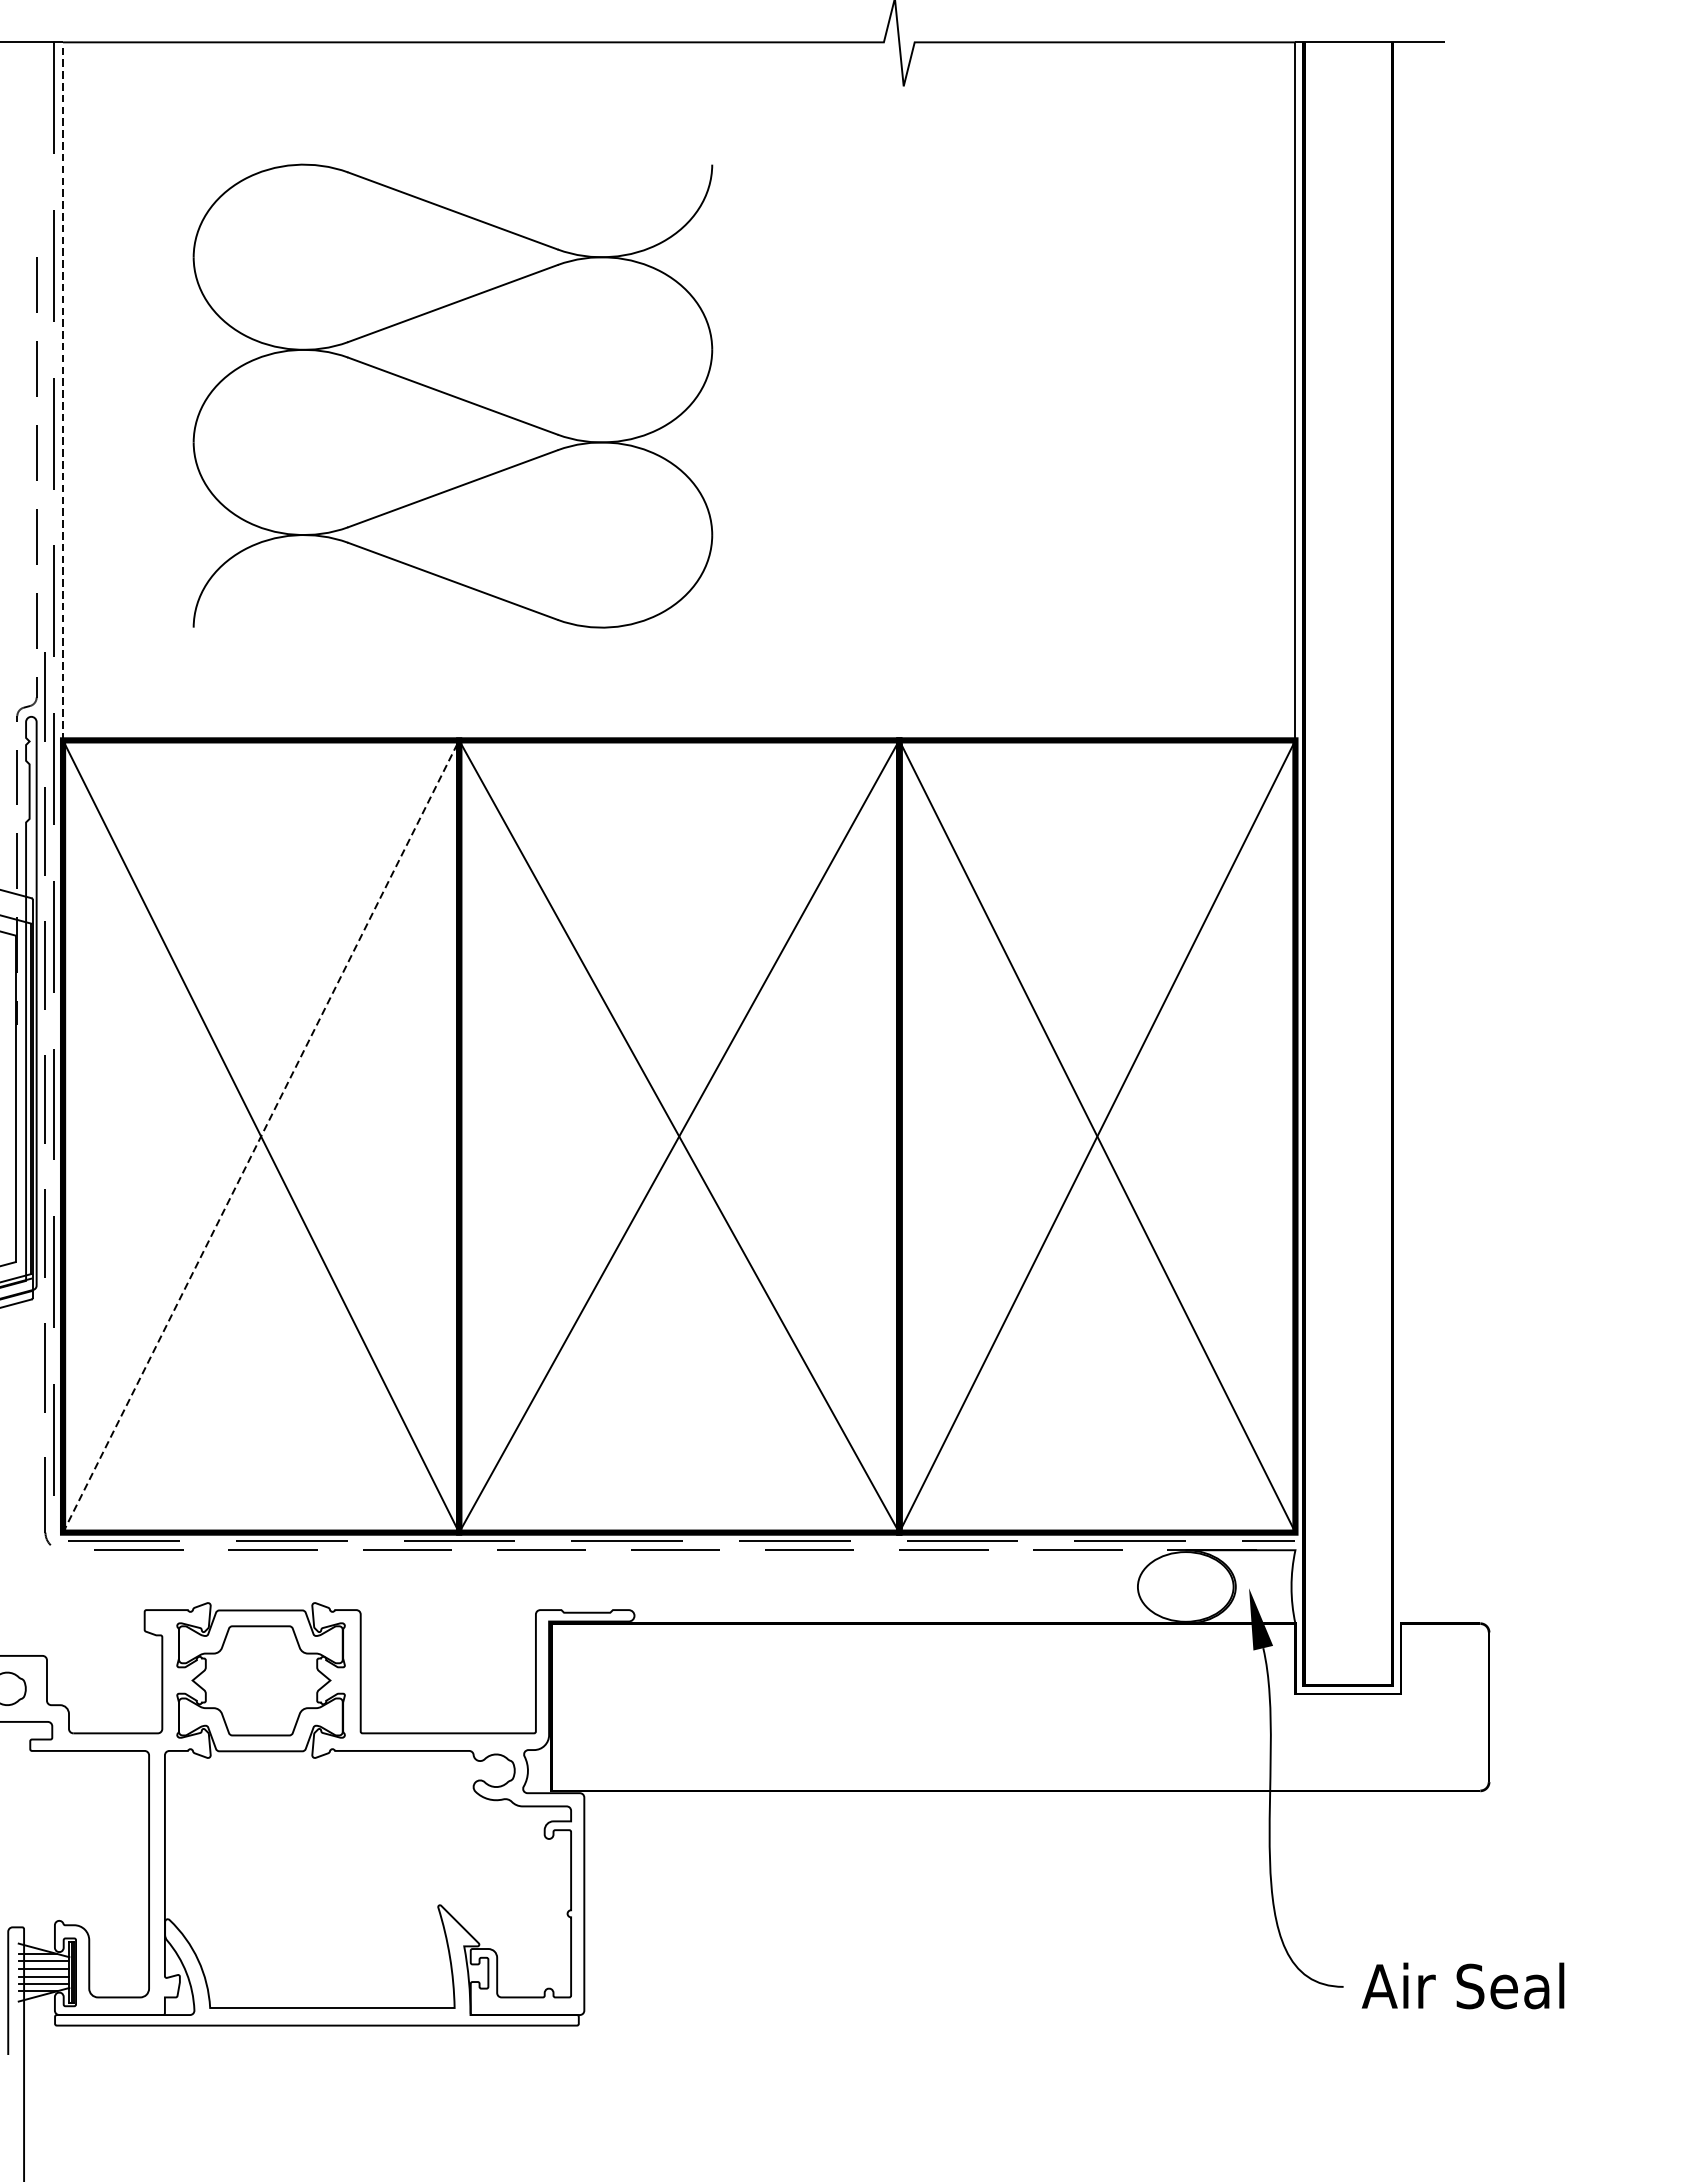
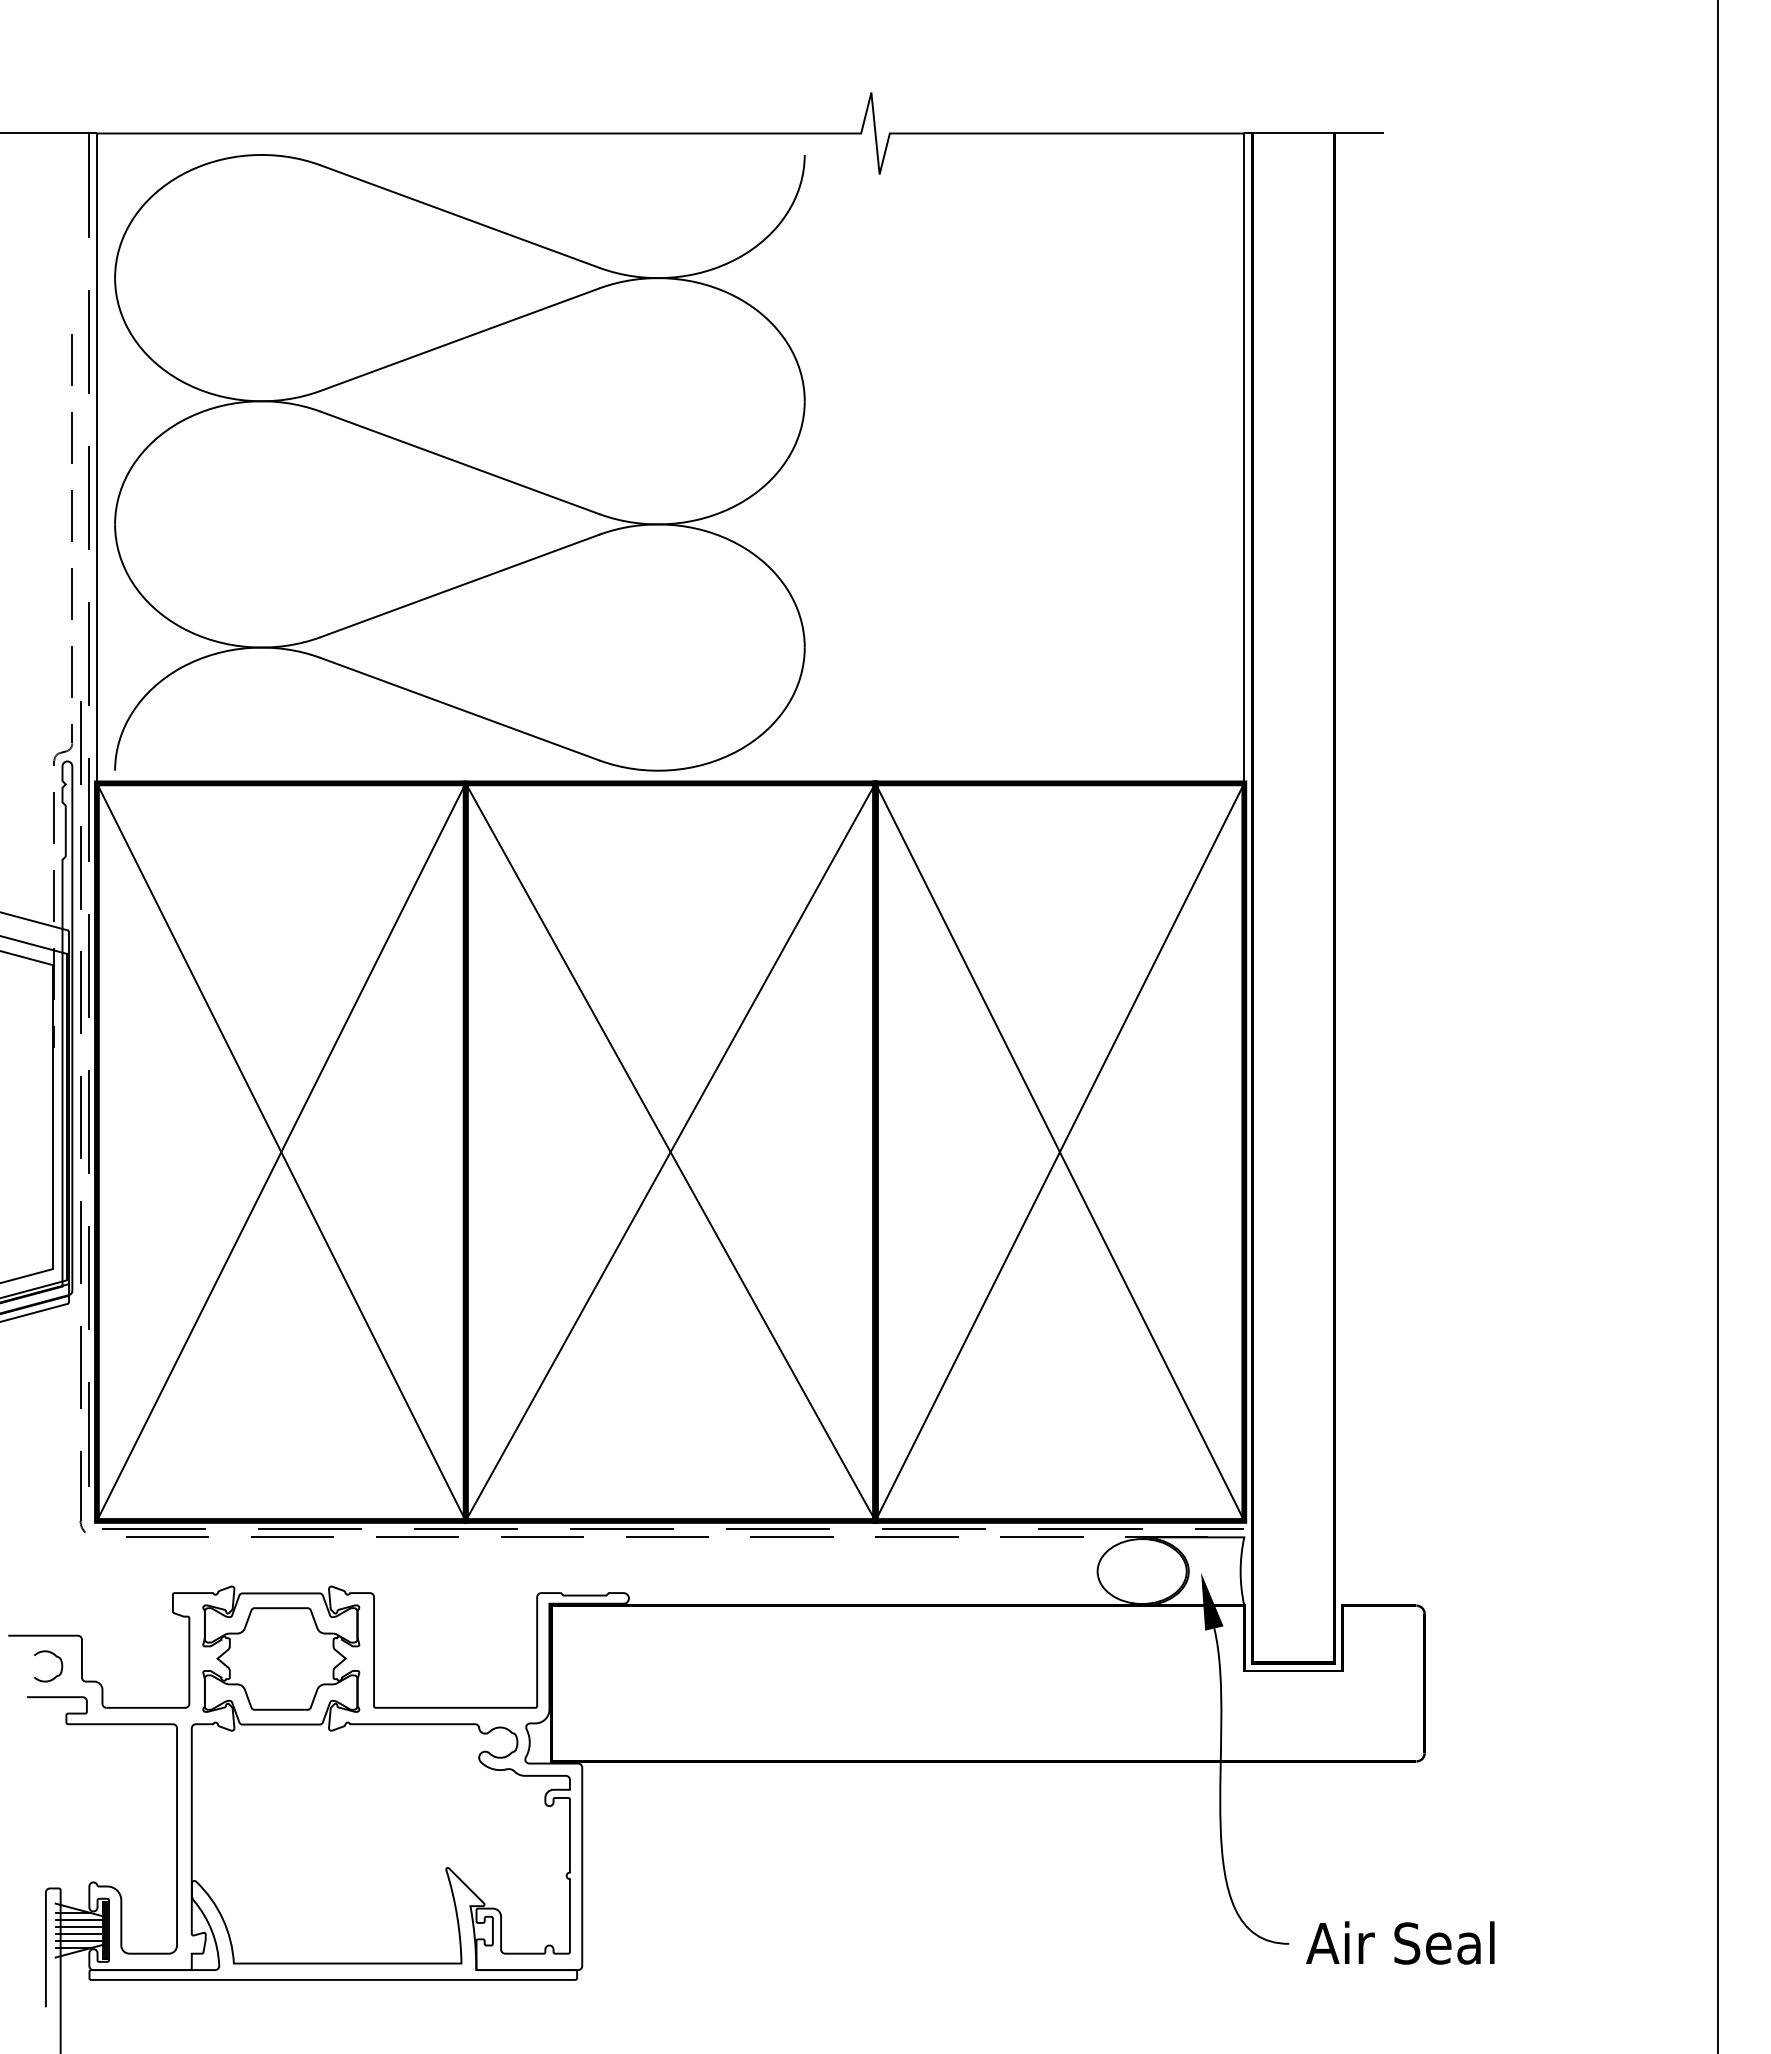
line: (62, 391) -> (96, 458), dashed -> solid
part: (452, 395) -> (459, 462), size x1.43
line: (261, 1135) -> (281, 1151), dashed -> solid

